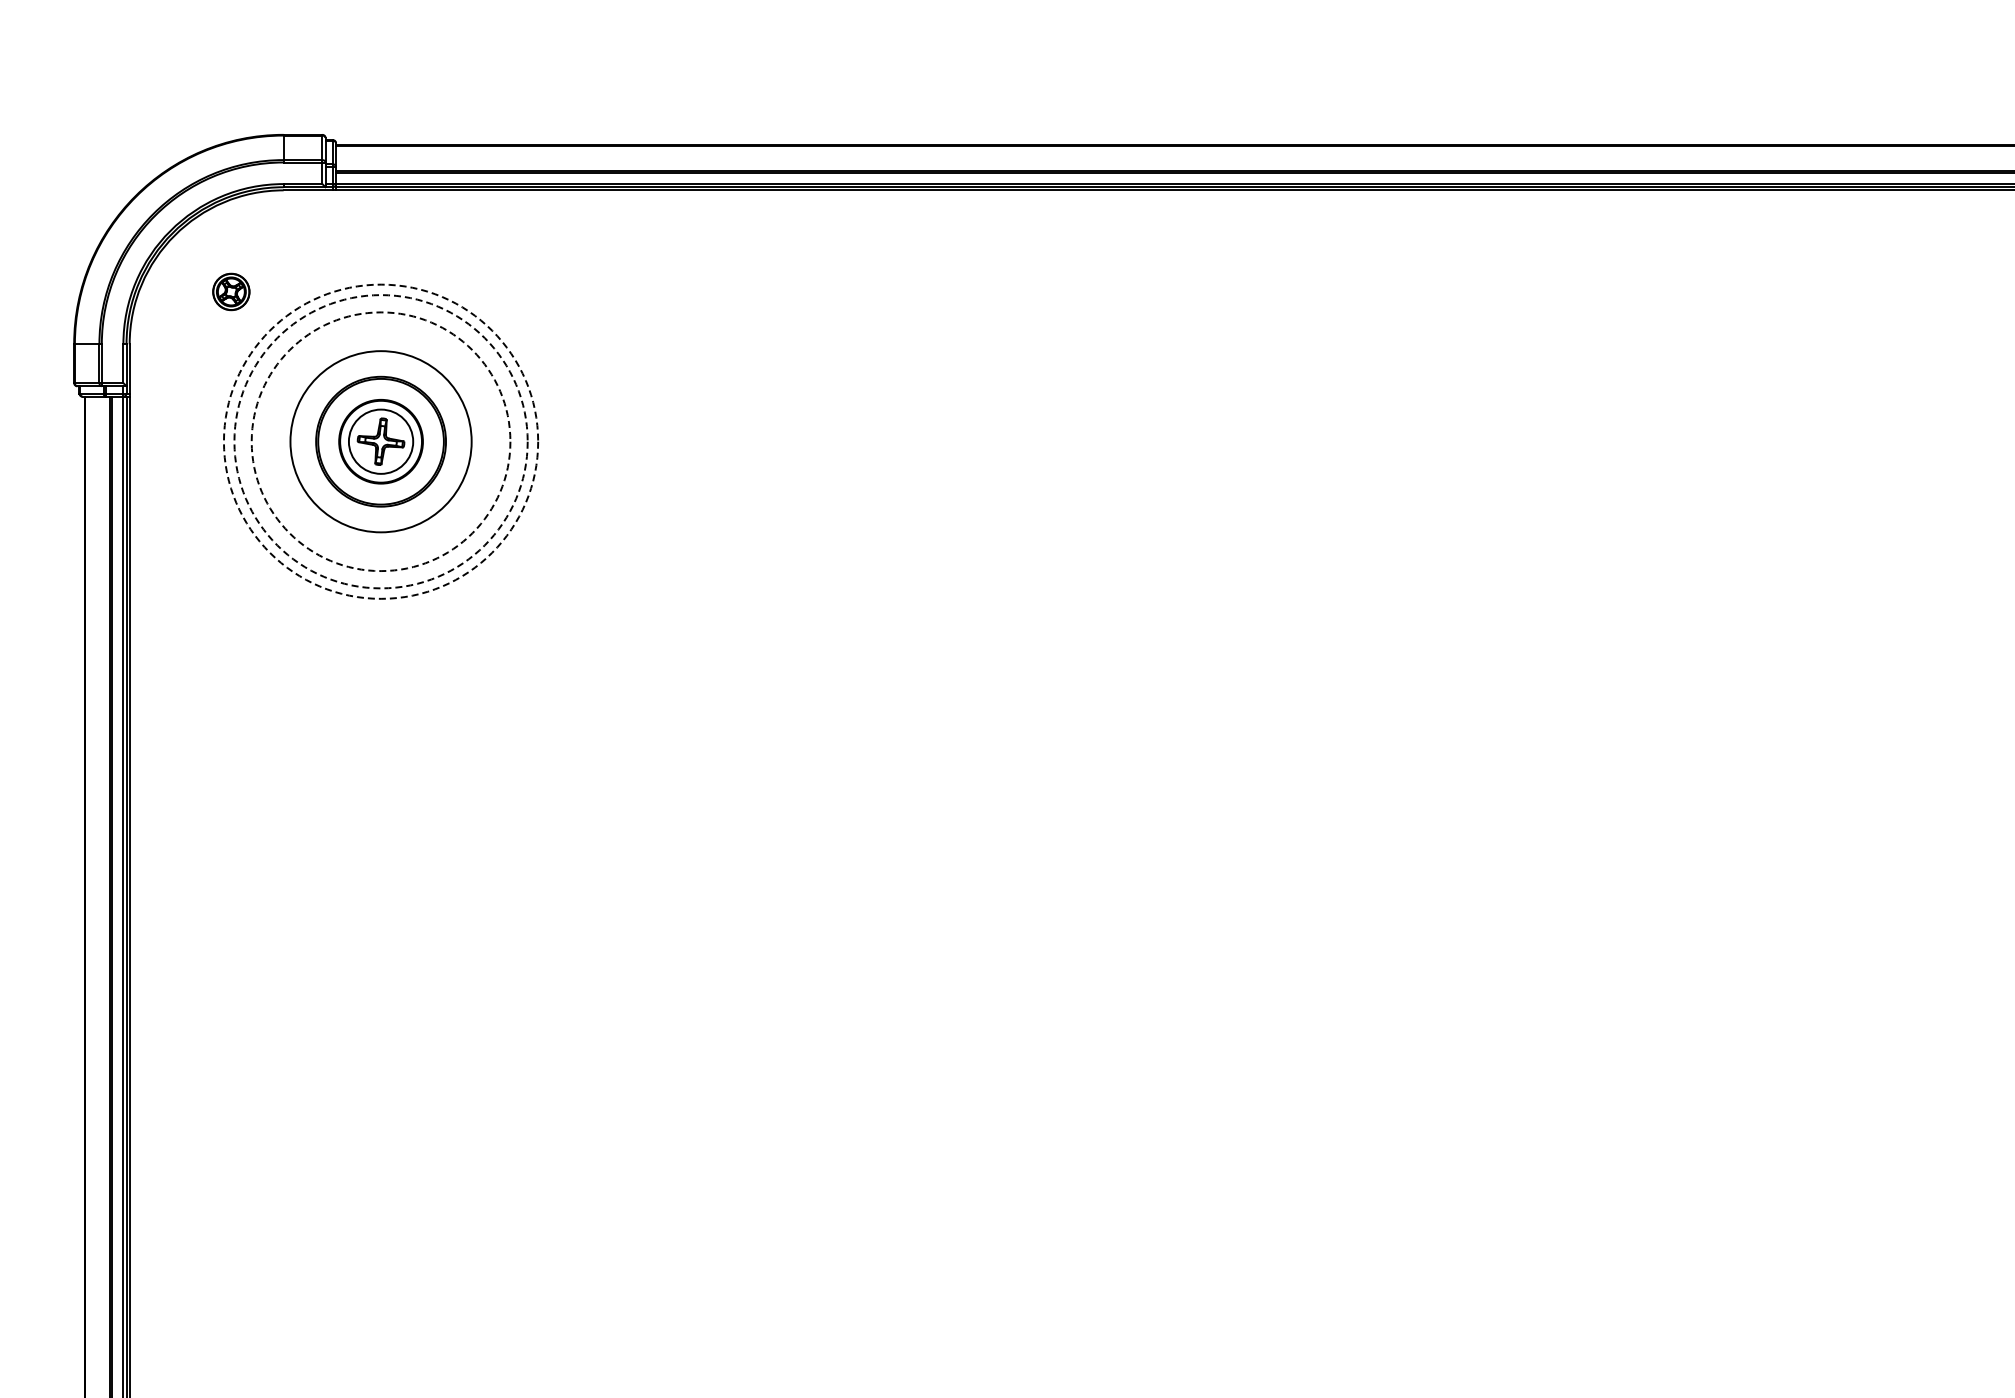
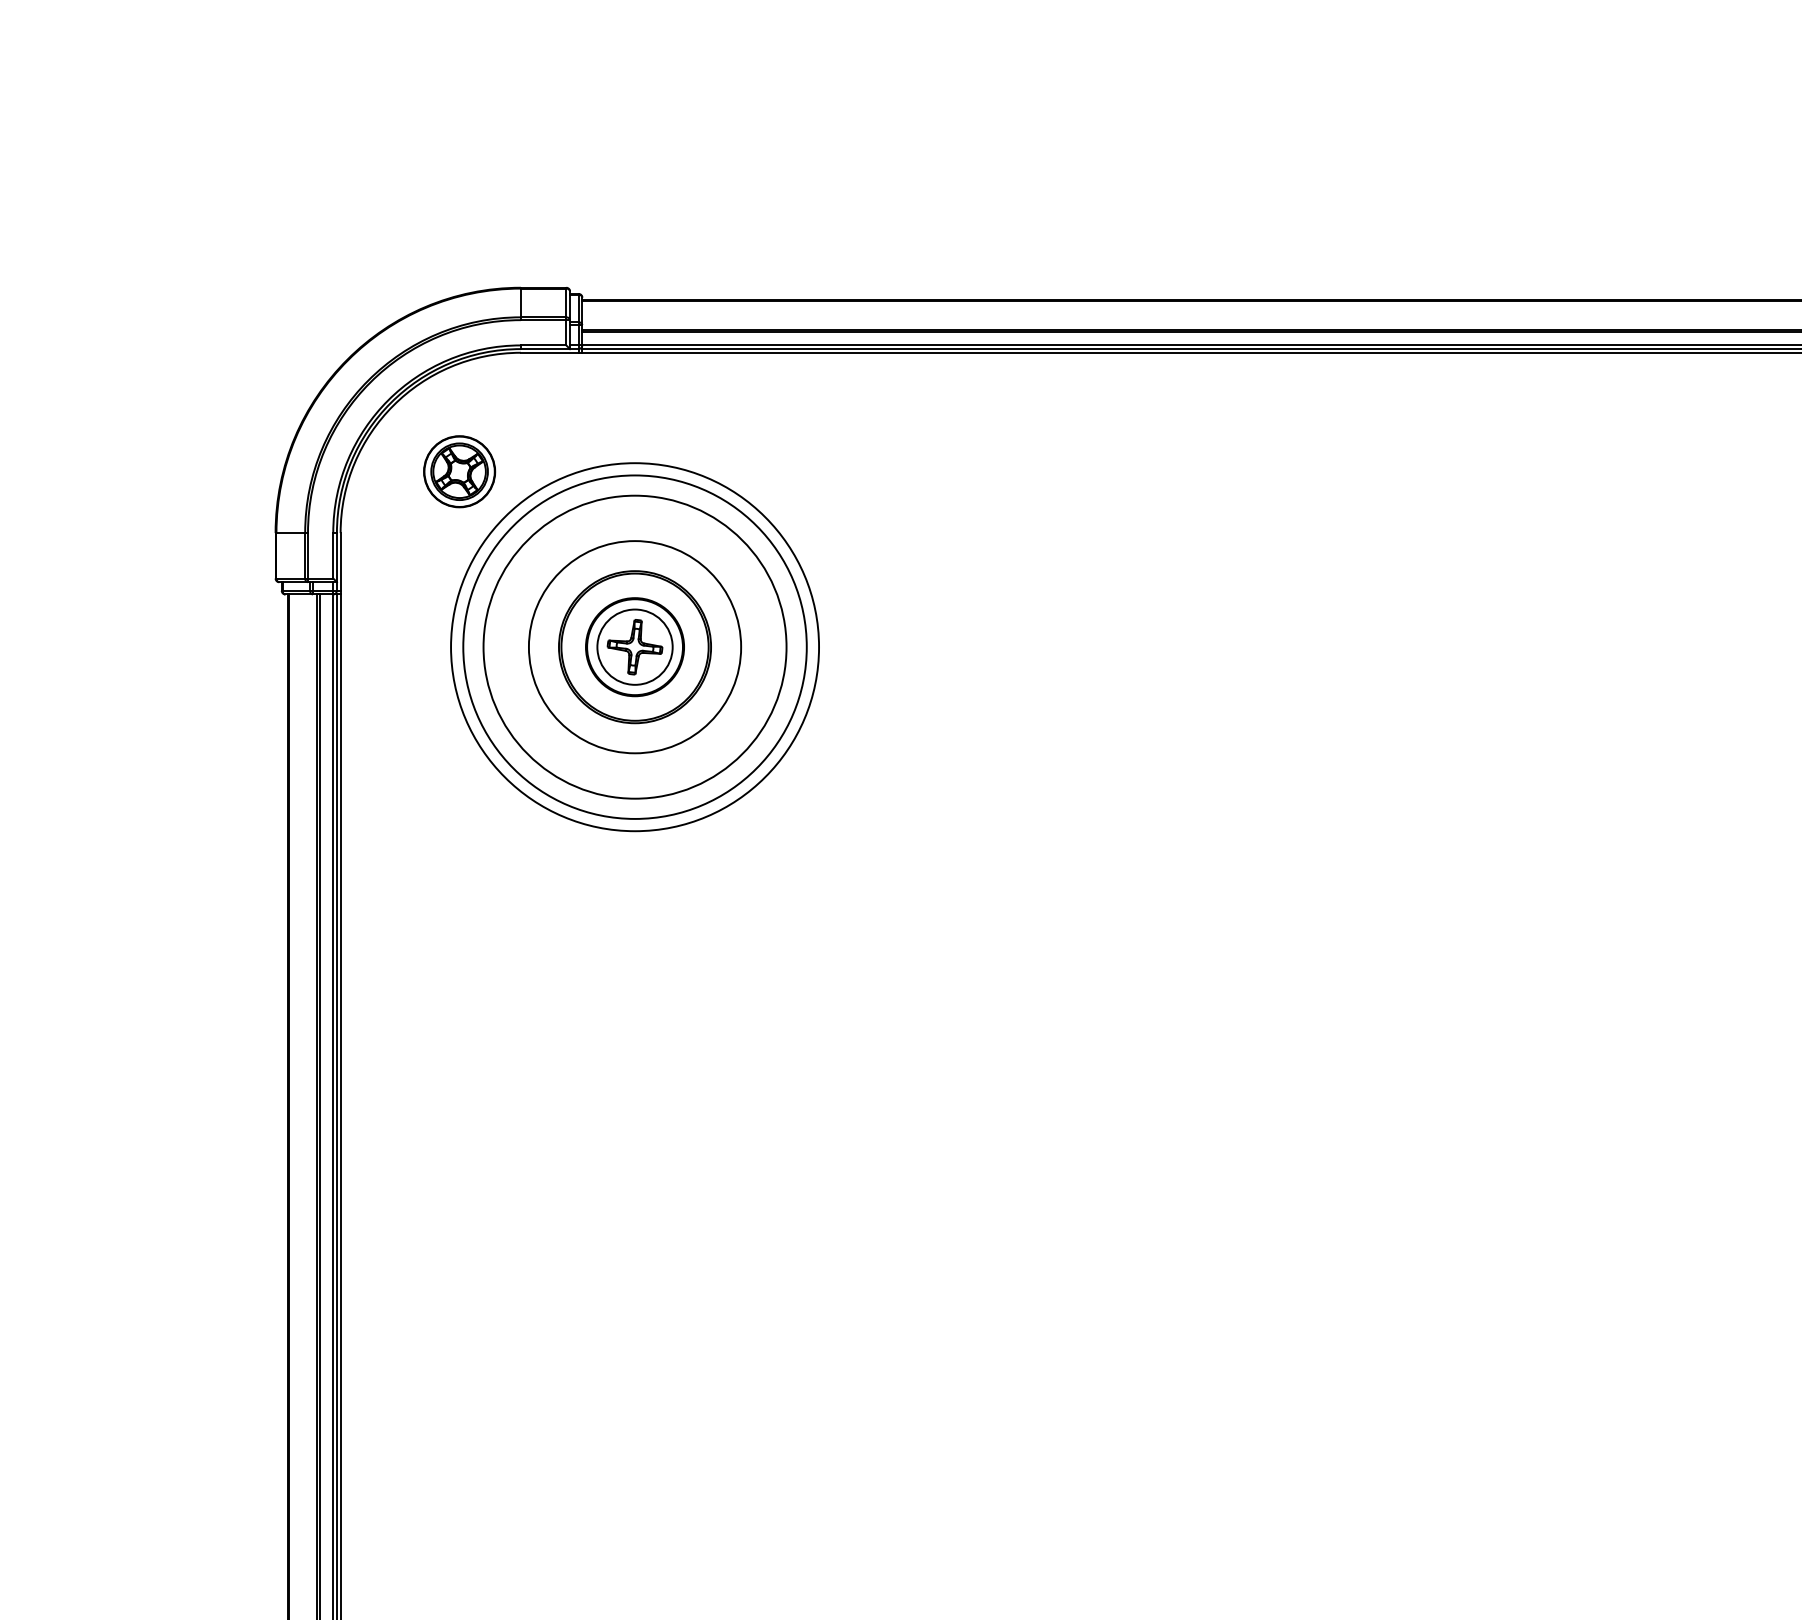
part: (231, 291) -> (459, 471), size x1.67
circle: (380, 441) -> (634, 646), dashed -> solid
circle: (380, 441) -> (634, 646), dashed -> solid
circle: (380, 441) -> (634, 646), dashed -> solid

